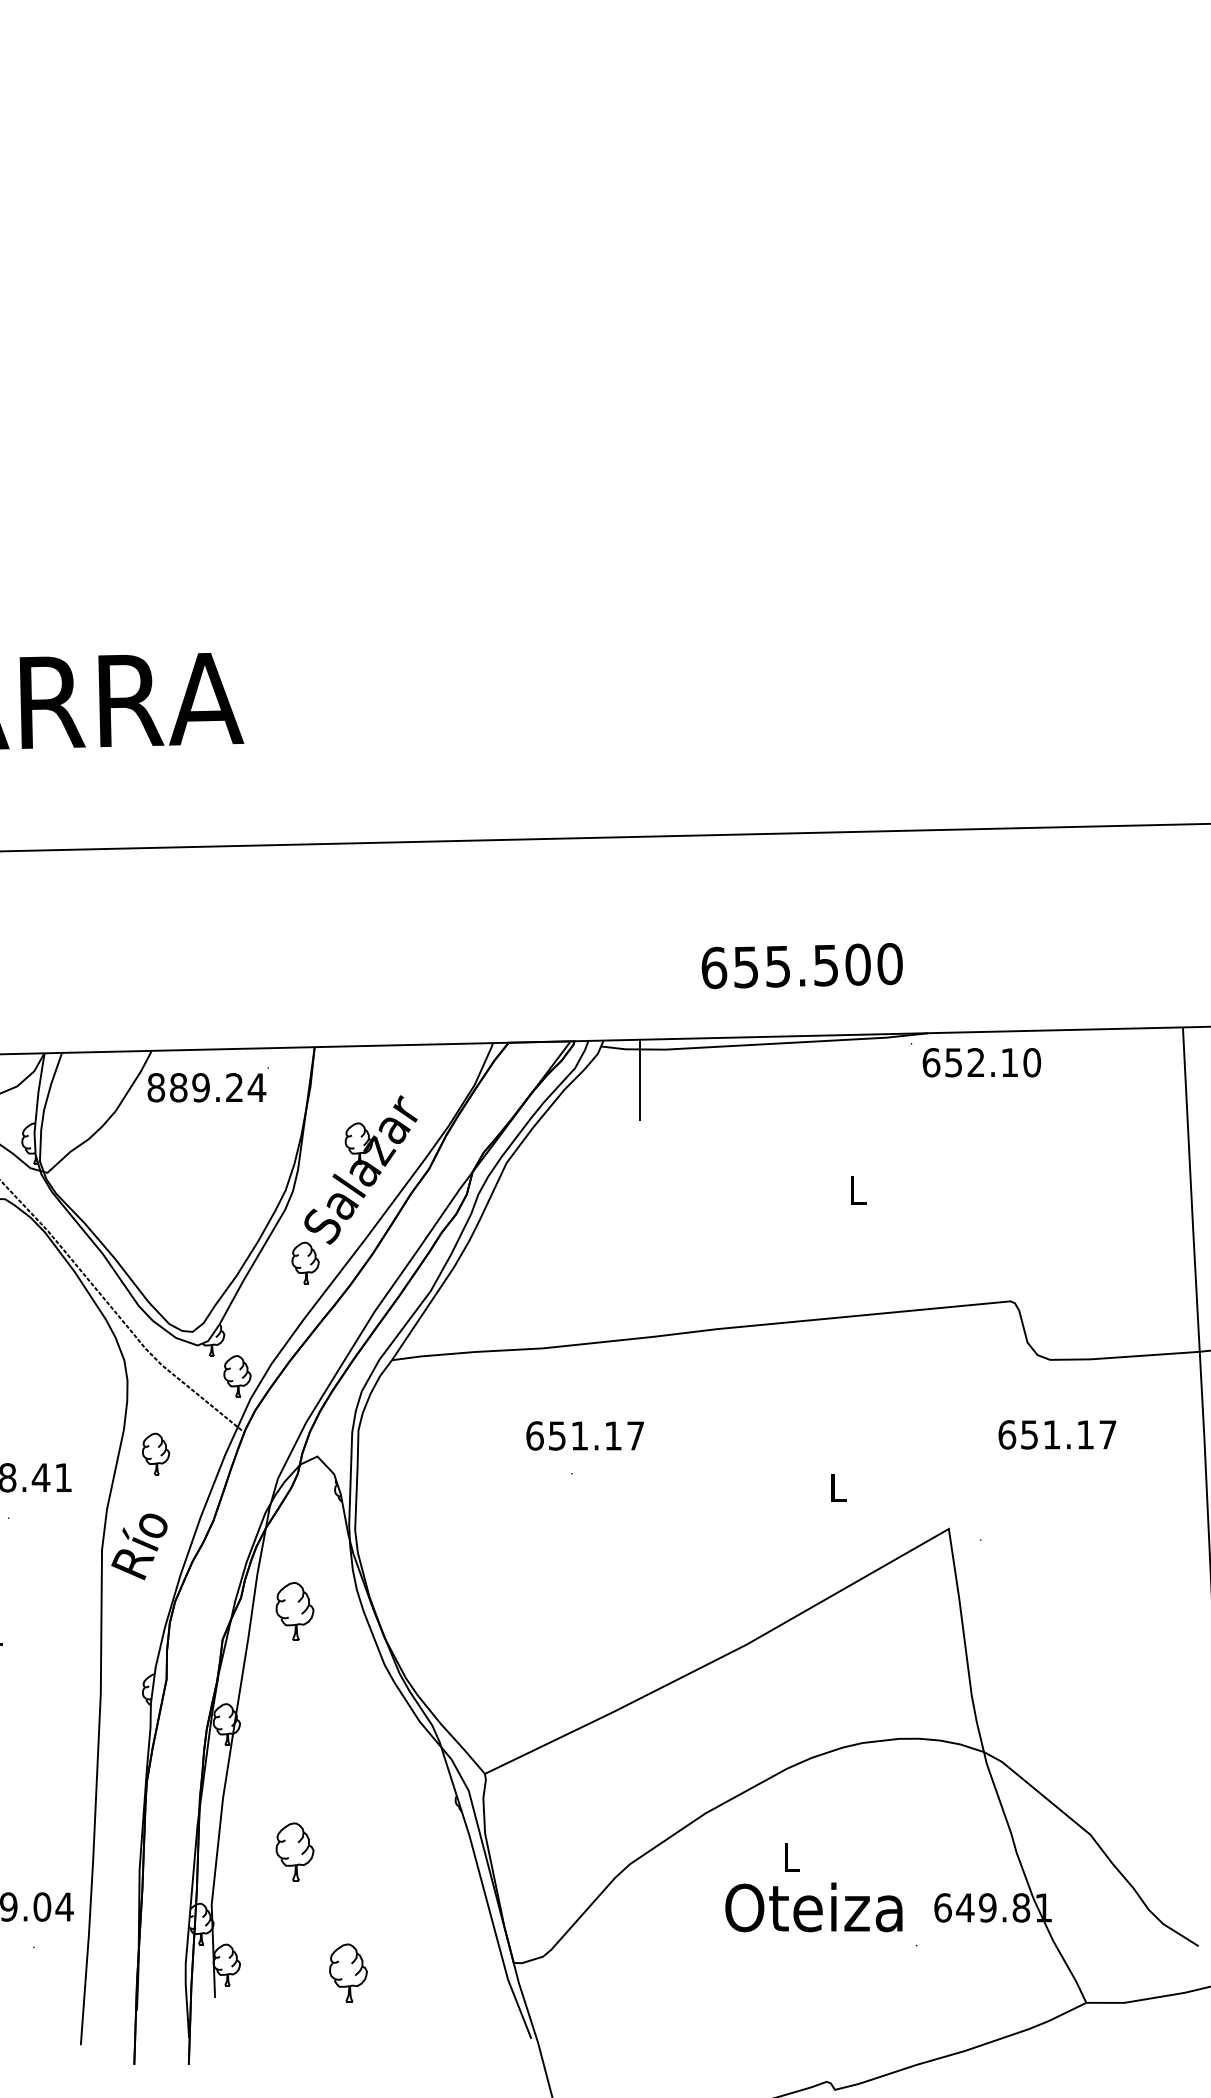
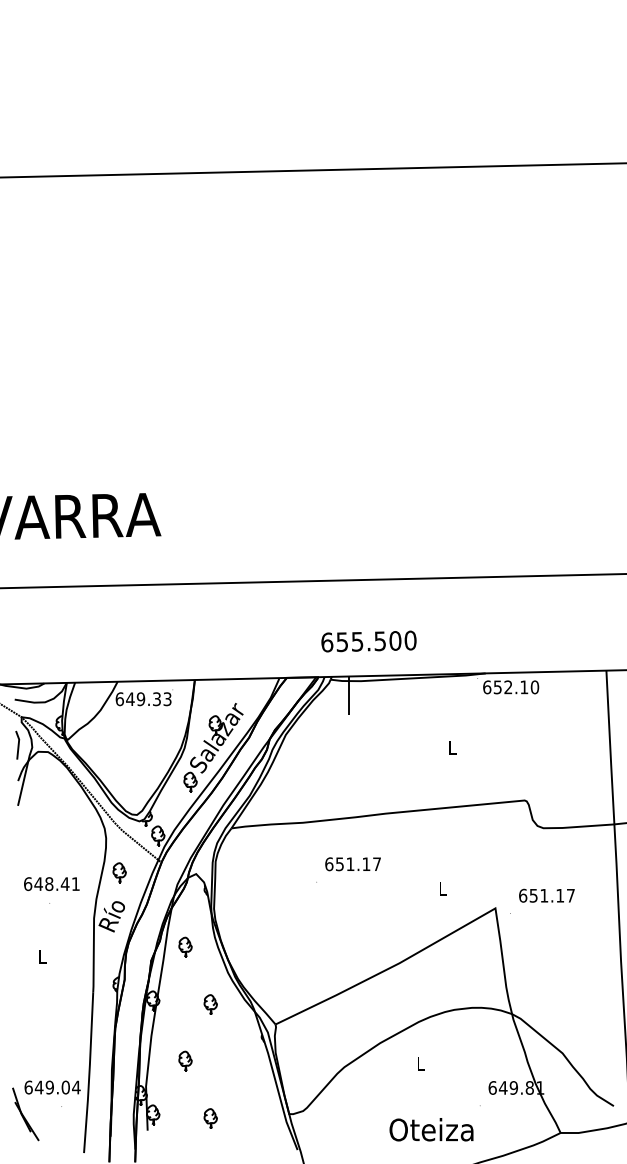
text: (801, 965) -> (368, 641), moved
text: (206, 1088) -> (143, 699), 889.24 -> 649.33
text: (1056, 1434) -> (546, 895), moved
text: (583, 1436) -> (352, 864), moved
part: (294, 1609) -> (185, 946), size x0.71
part: (347, 1731) -> (210, 1004), added
part: (294, 1849) -> (185, 1060), size x0.71
text: (813, 1906) -> (431, 1129), moved
part: (347, 1972) -> (210, 1118), size x0.71

